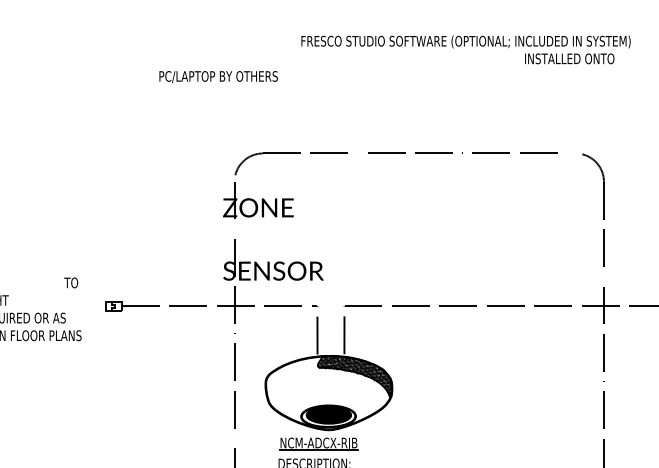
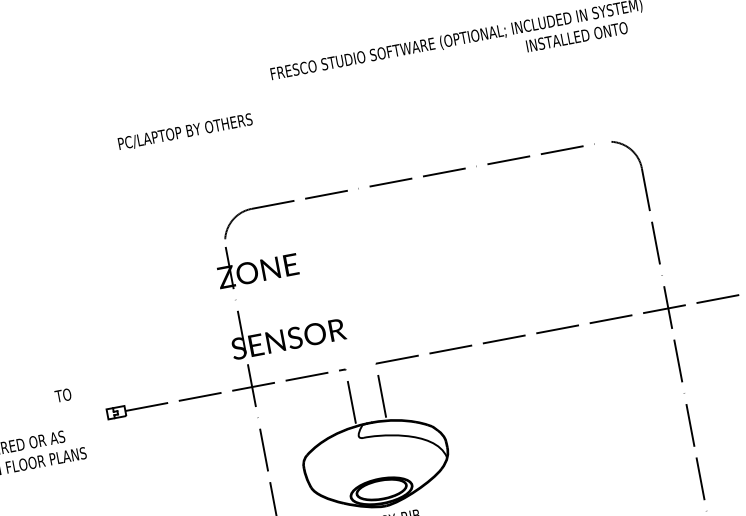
hatch: (354, 376) -> (402, 440), removed
fill: (328, 415) -> (381, 490), removed

